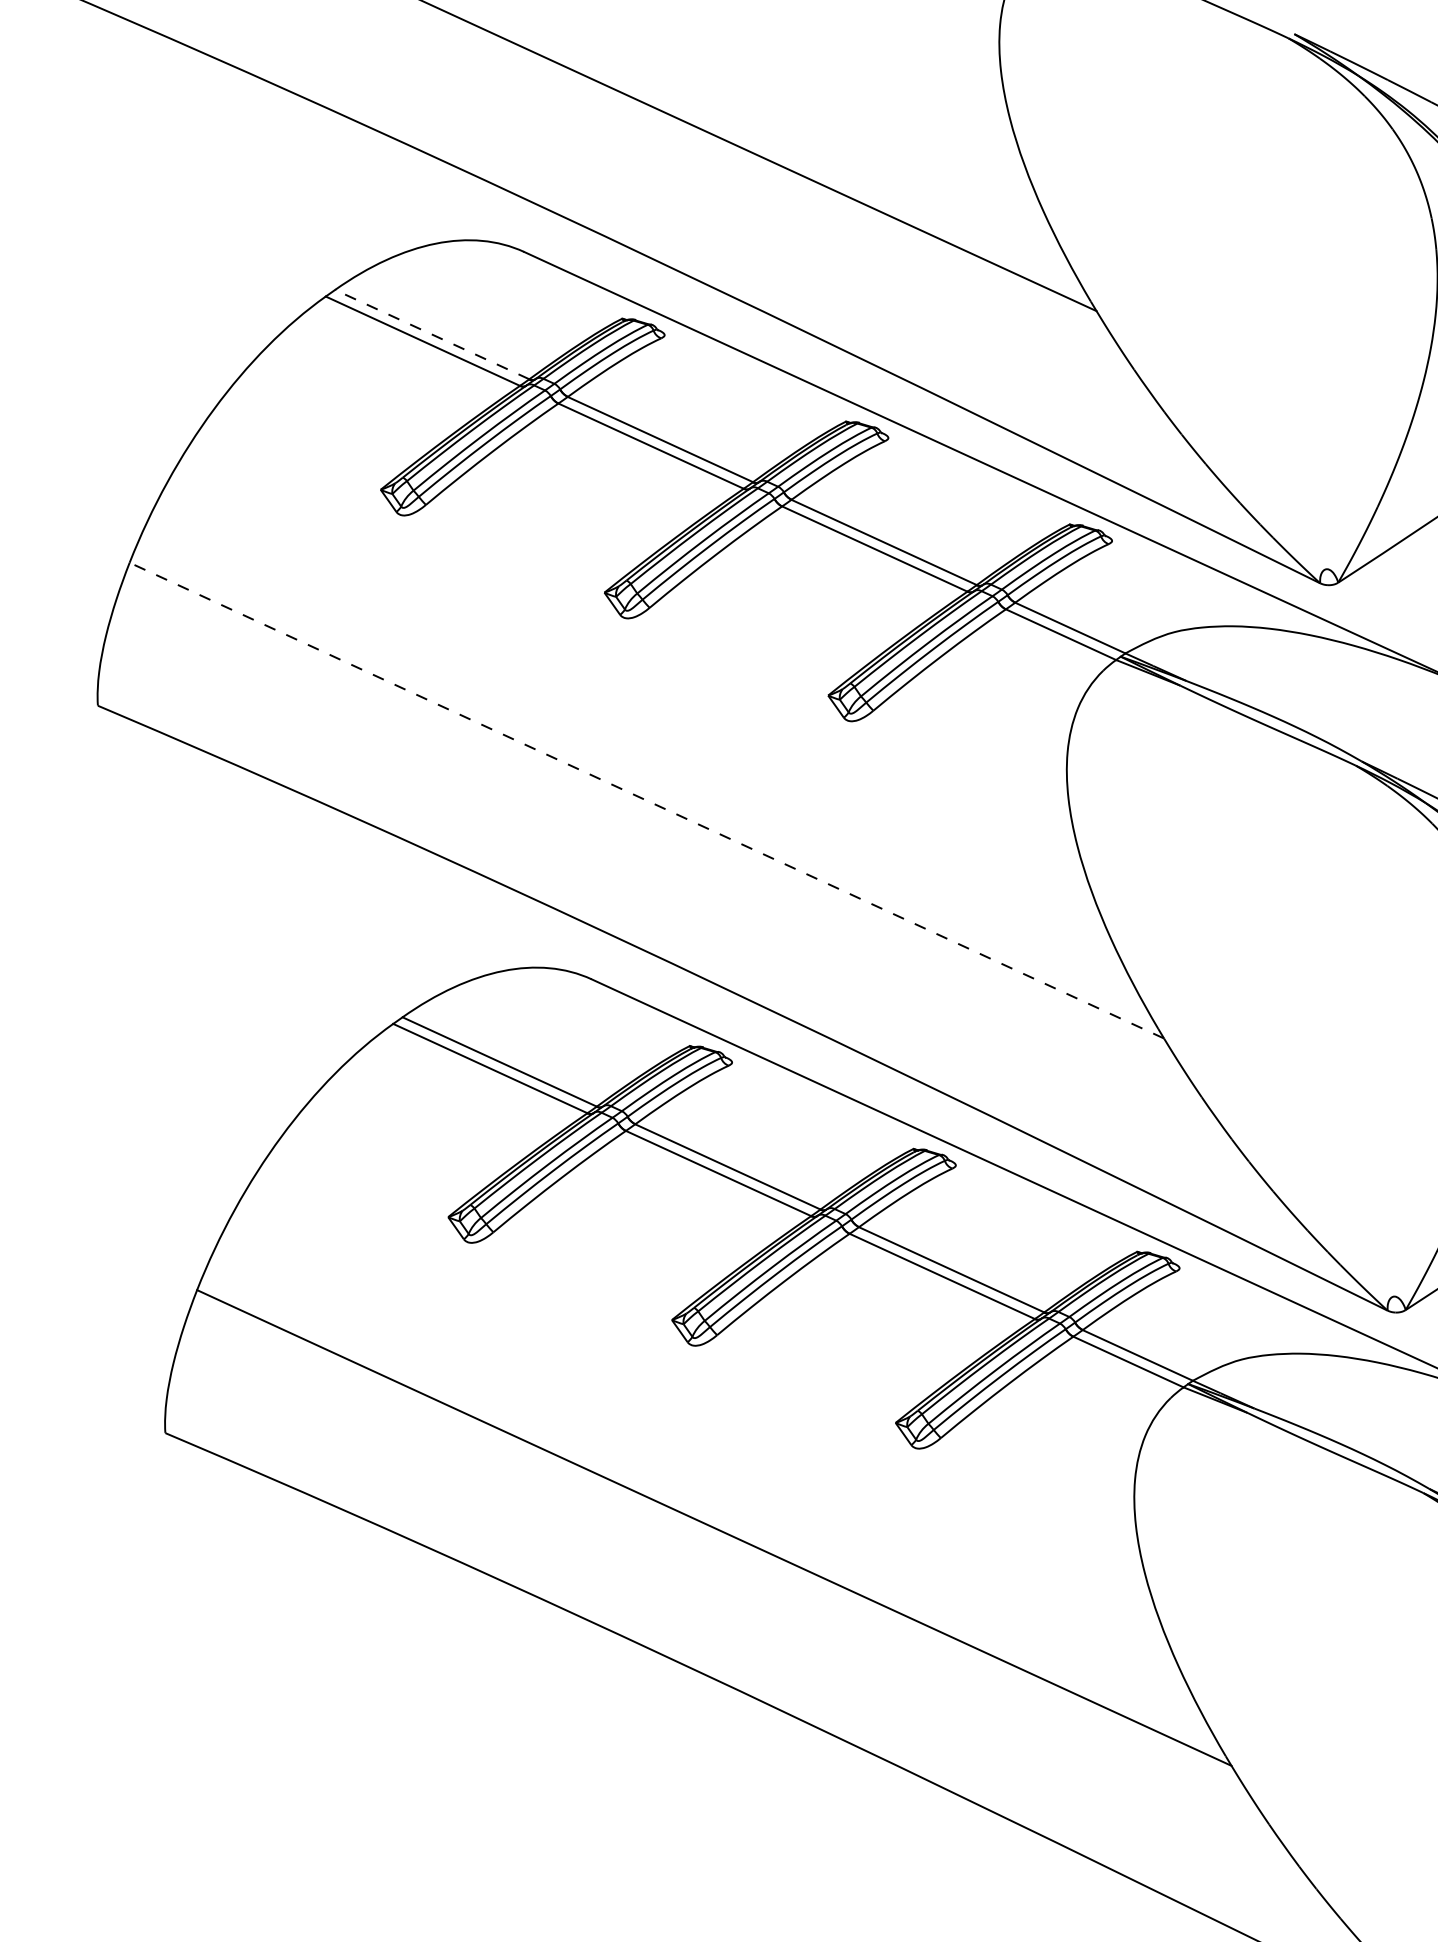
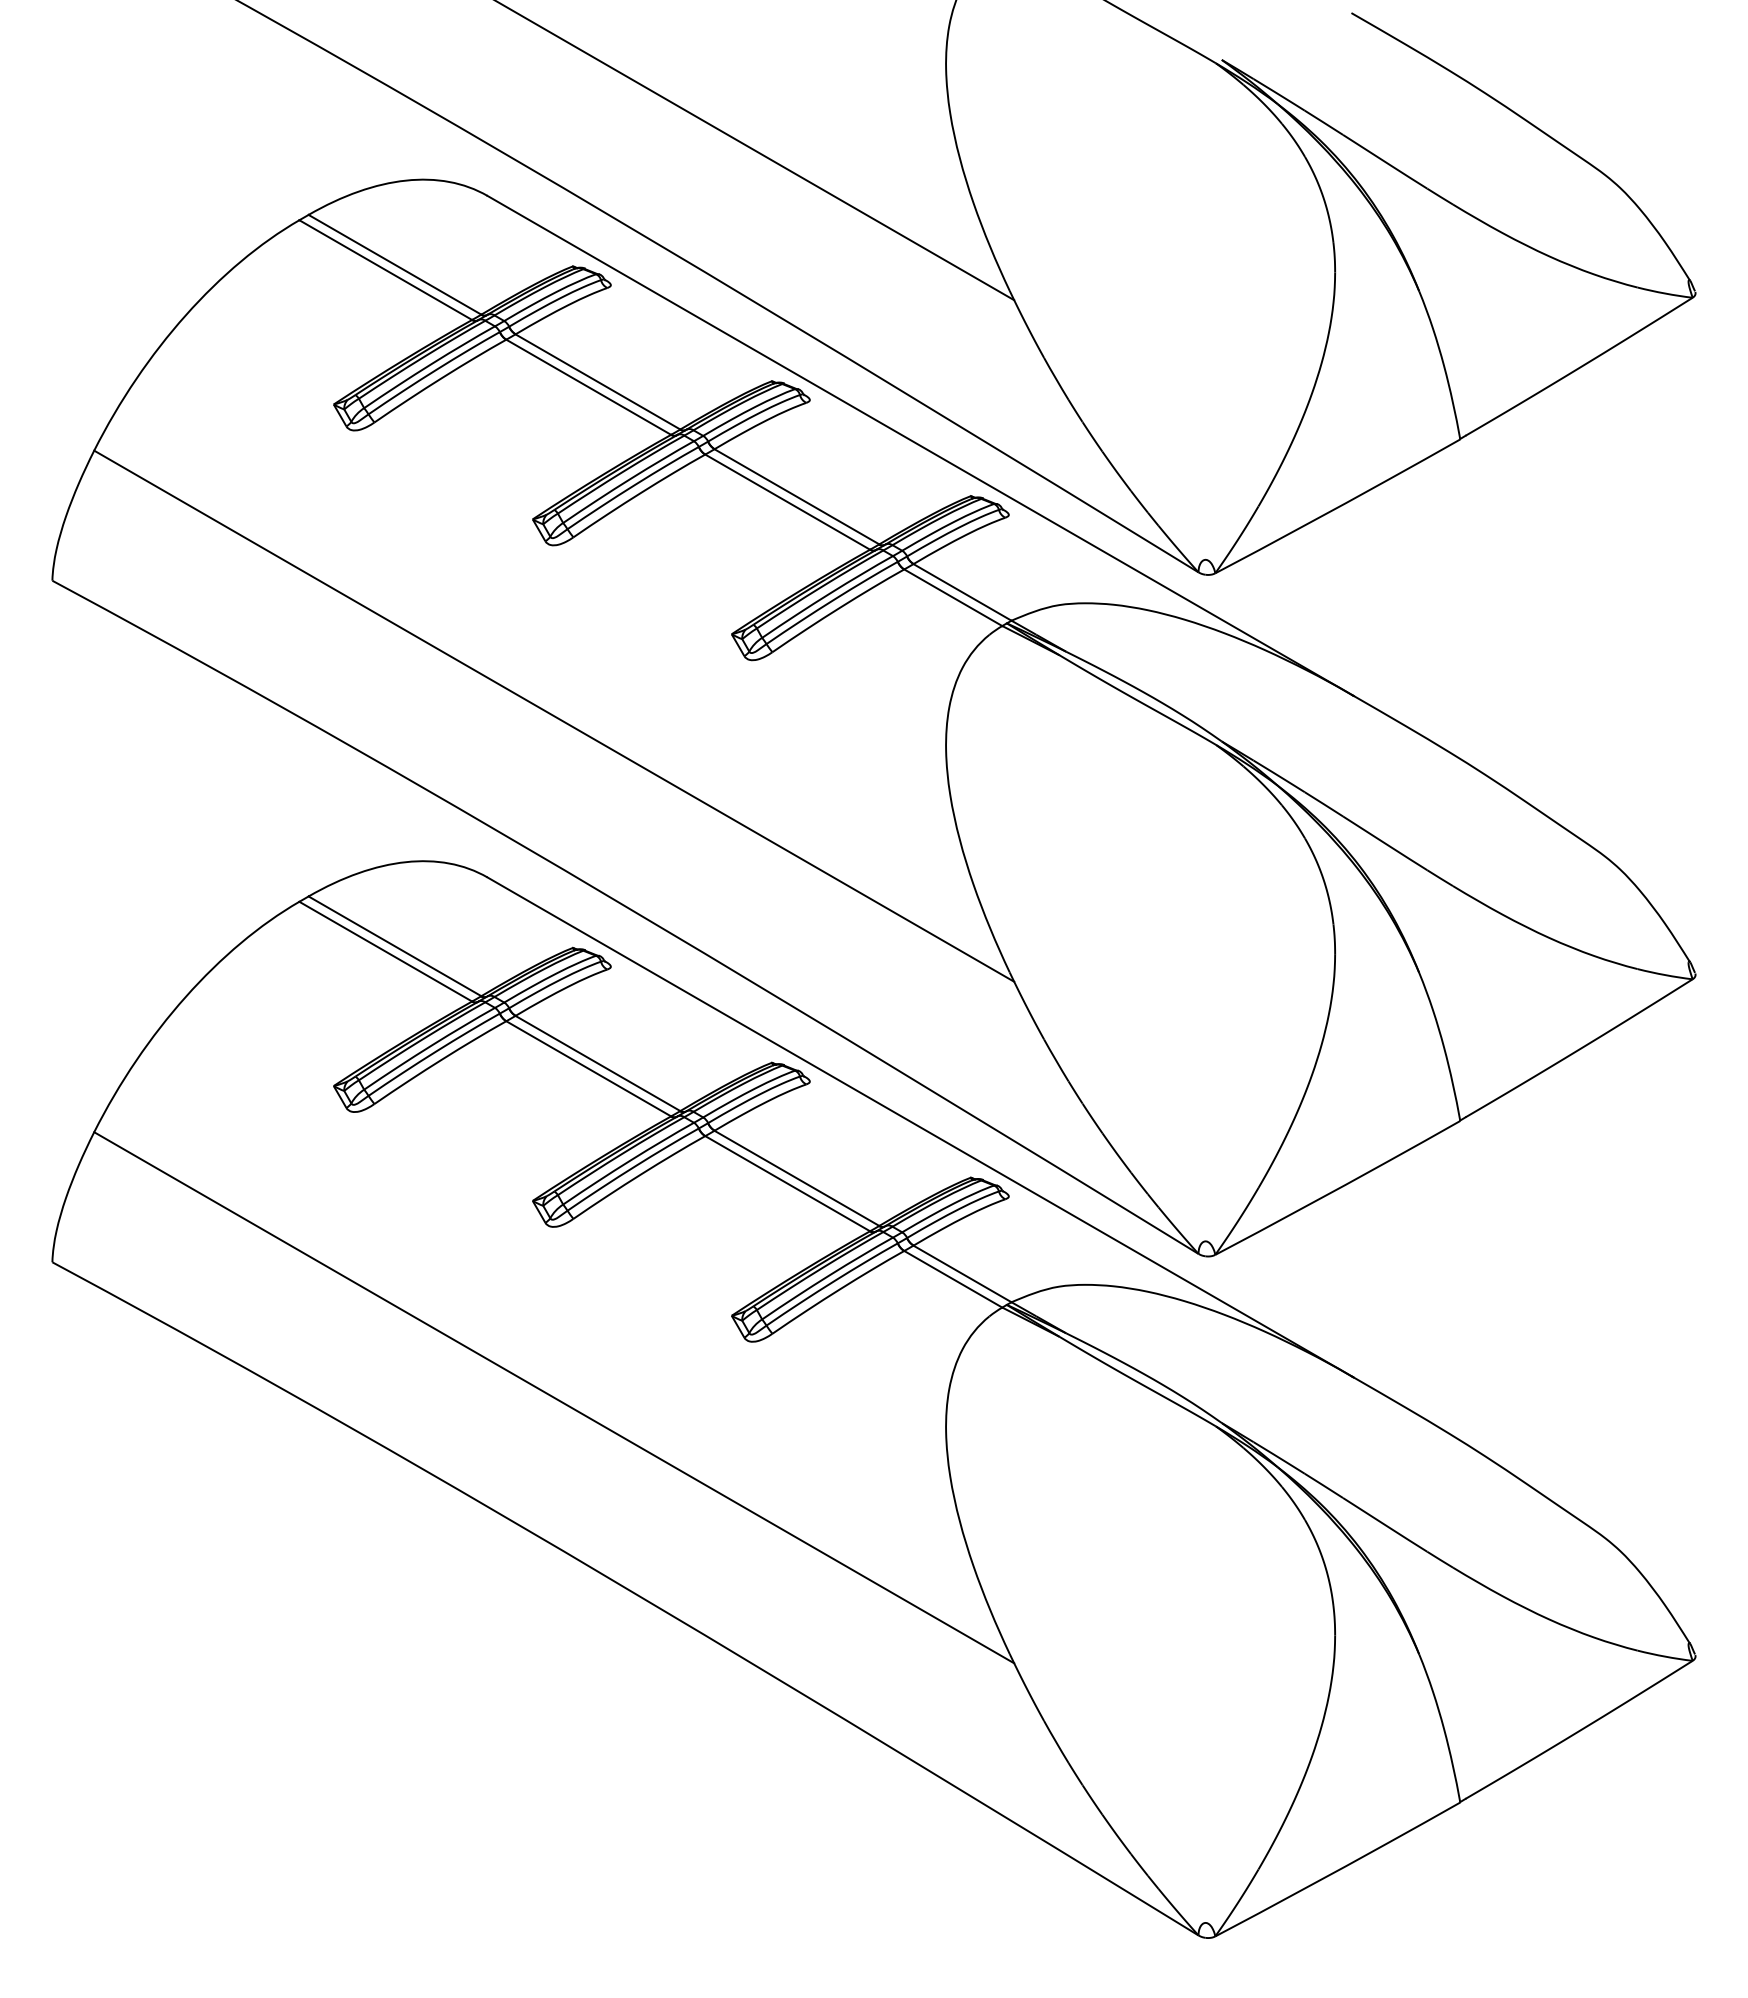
line: (432, 334) -> (395, 264), dashed -> solid
line: (646, 799) -> (553, 715), dashed -> solid

